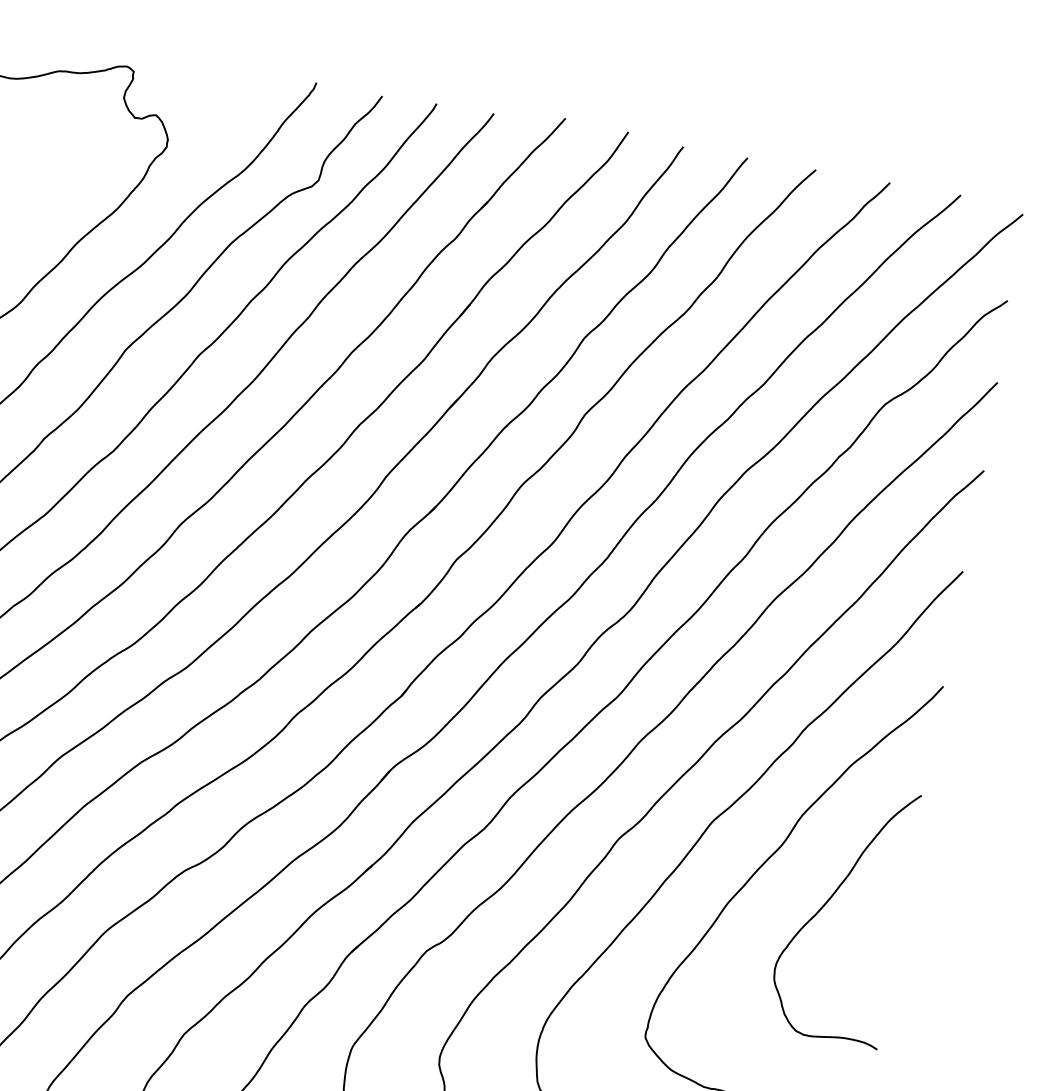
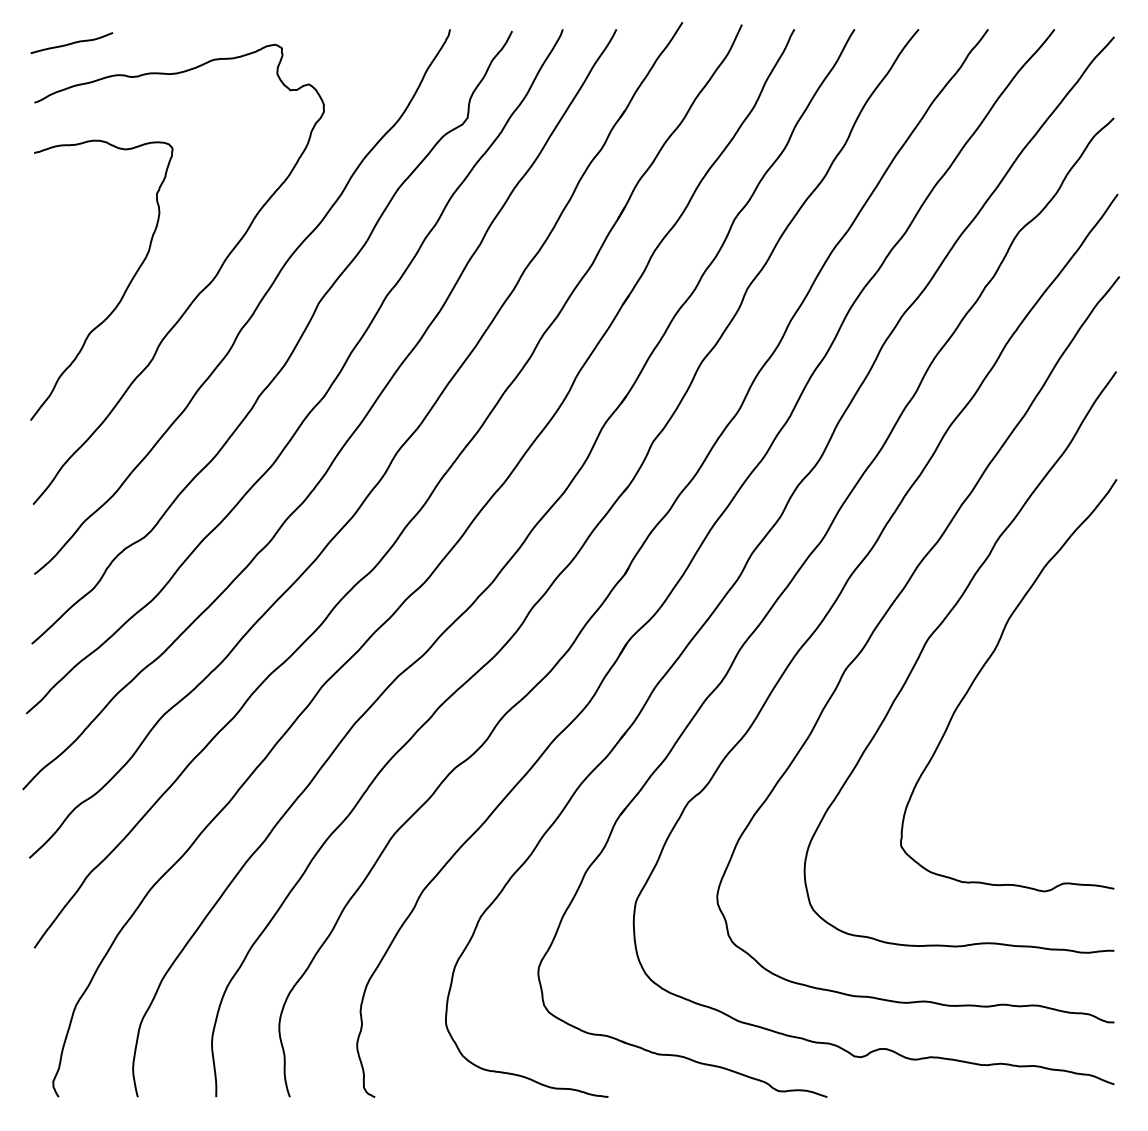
curve: (829, 900) -> (1047, 692), removed

